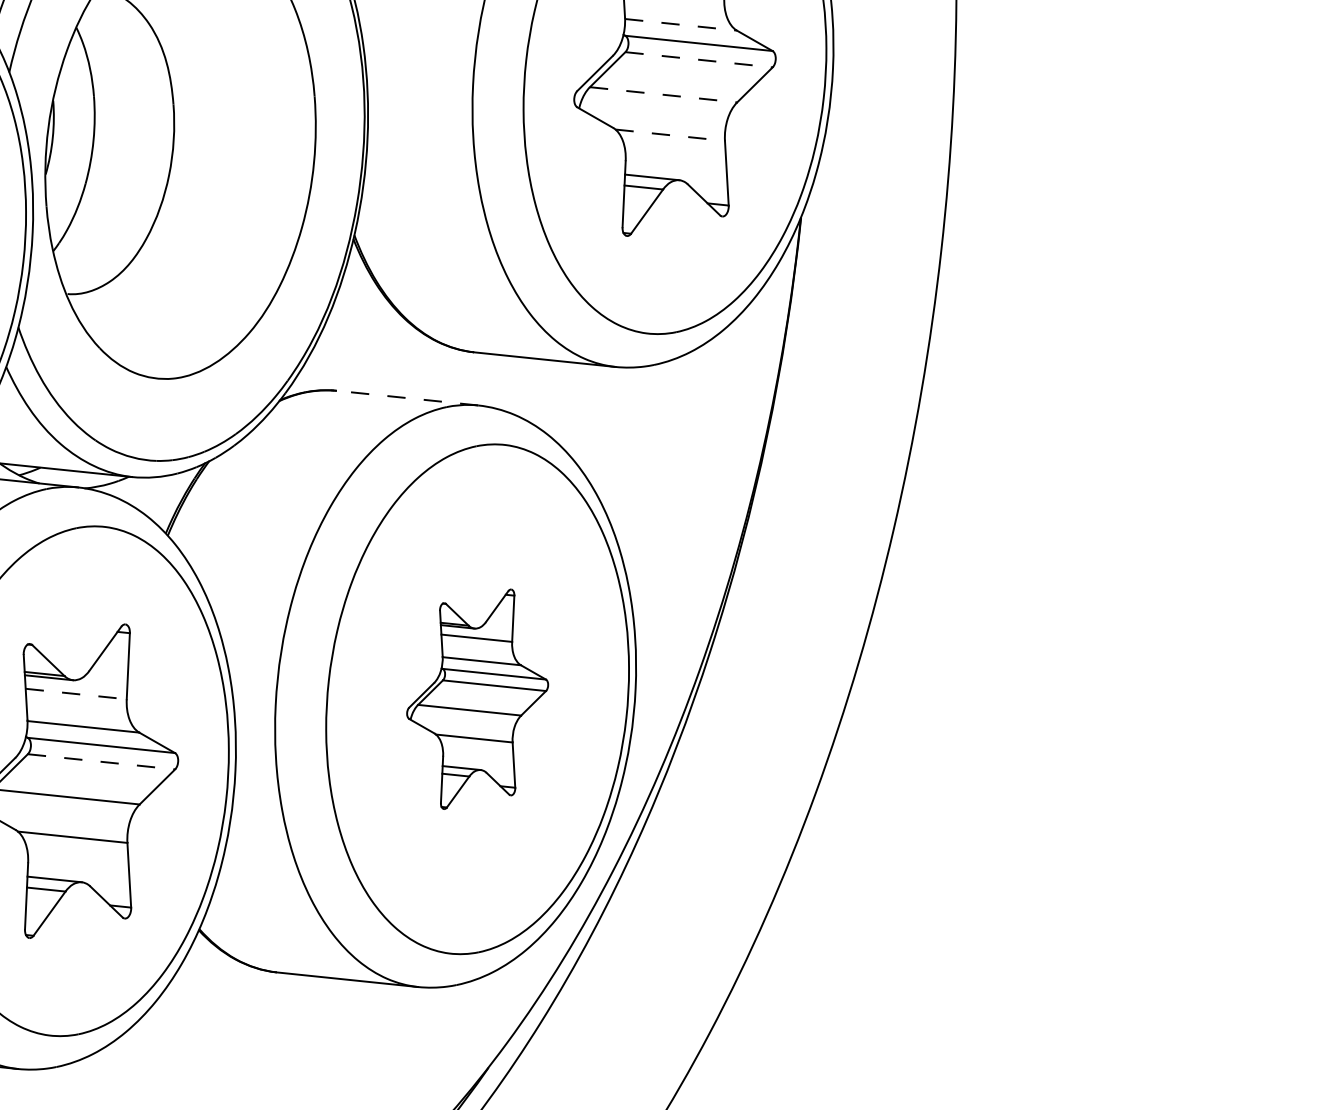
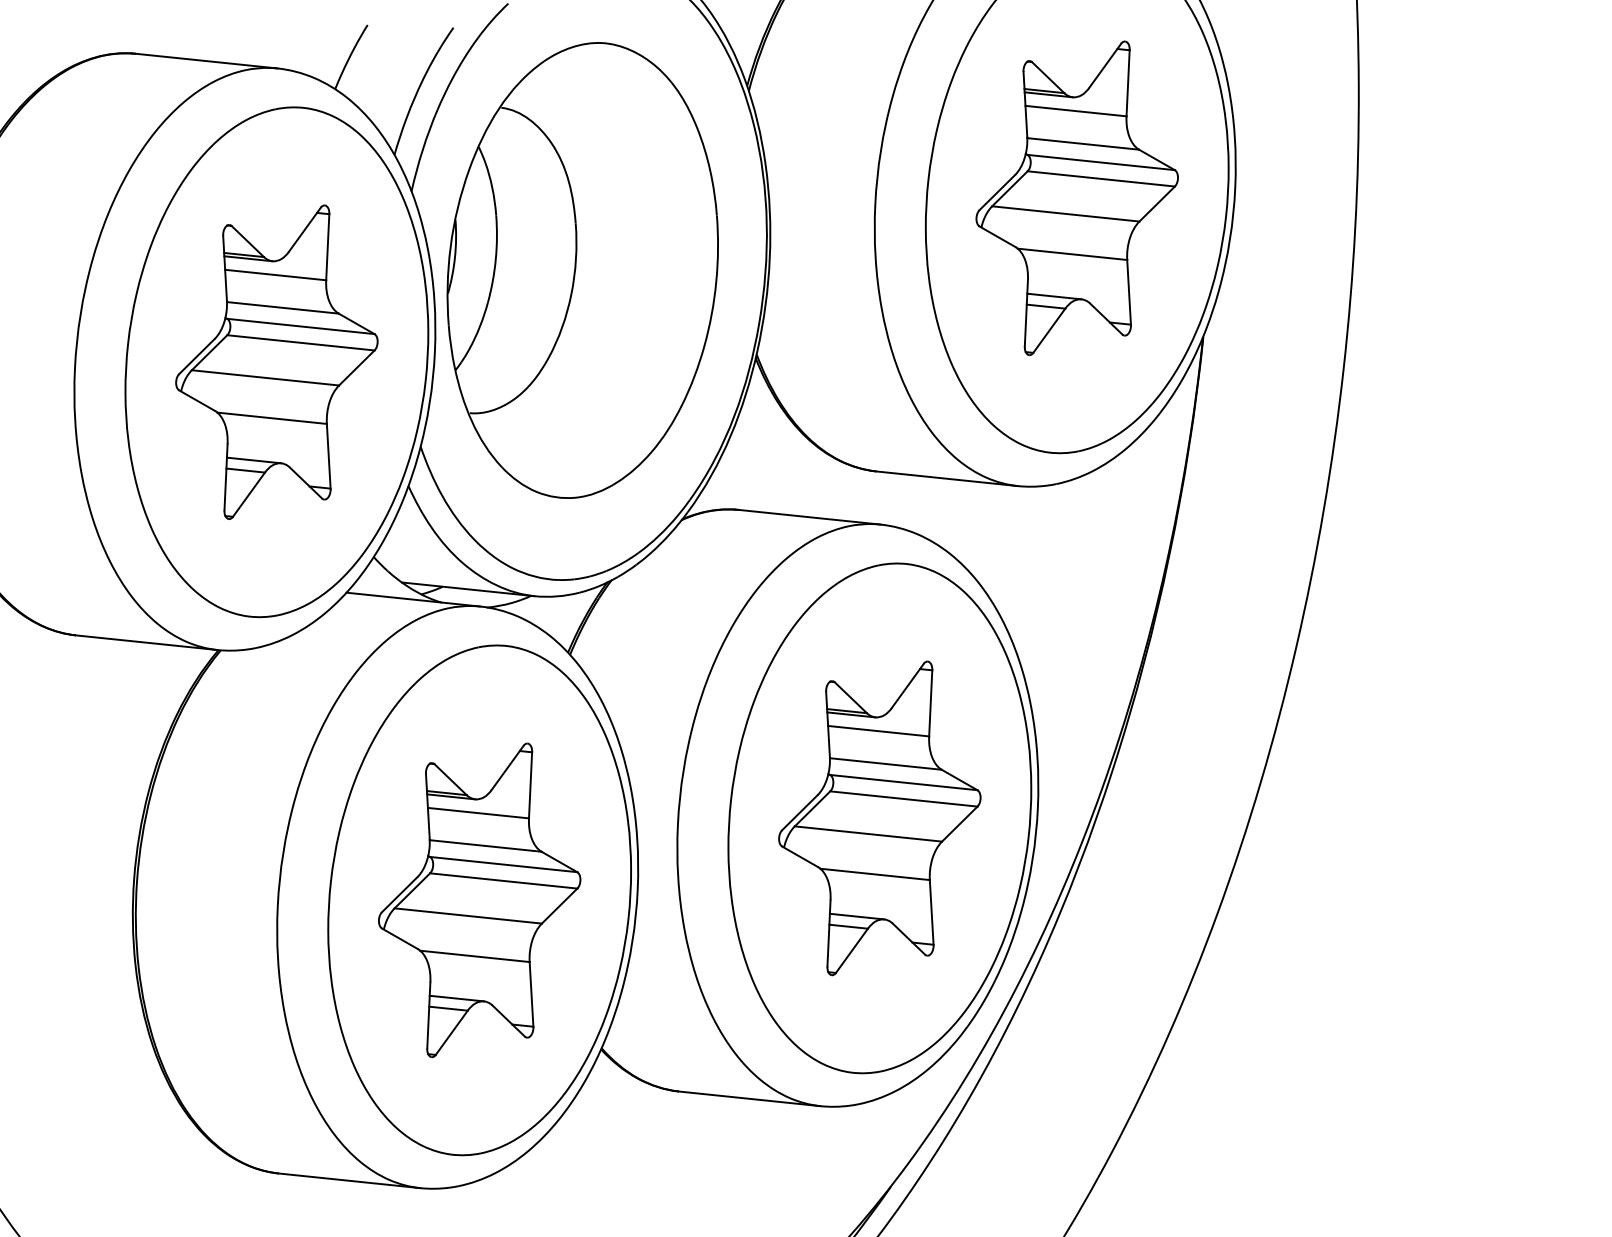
line: (681, 24) -> (1083, 143), dashed -> solid
line: (699, 59) -> (1101, 178), dashed -> solid
line: (664, 94) -> (1066, 213), dashed -> solid
line: (670, 135) -> (1072, 254), dashed -> solid
line: (407, 398) -> (809, 517), dashed -> solid
line: (76, 694) -> (478, 813), dashed -> solid
part: (477, 699) -> (879, 818), size x1.43
line: (102, 762) -> (504, 881), dashed -> solid

